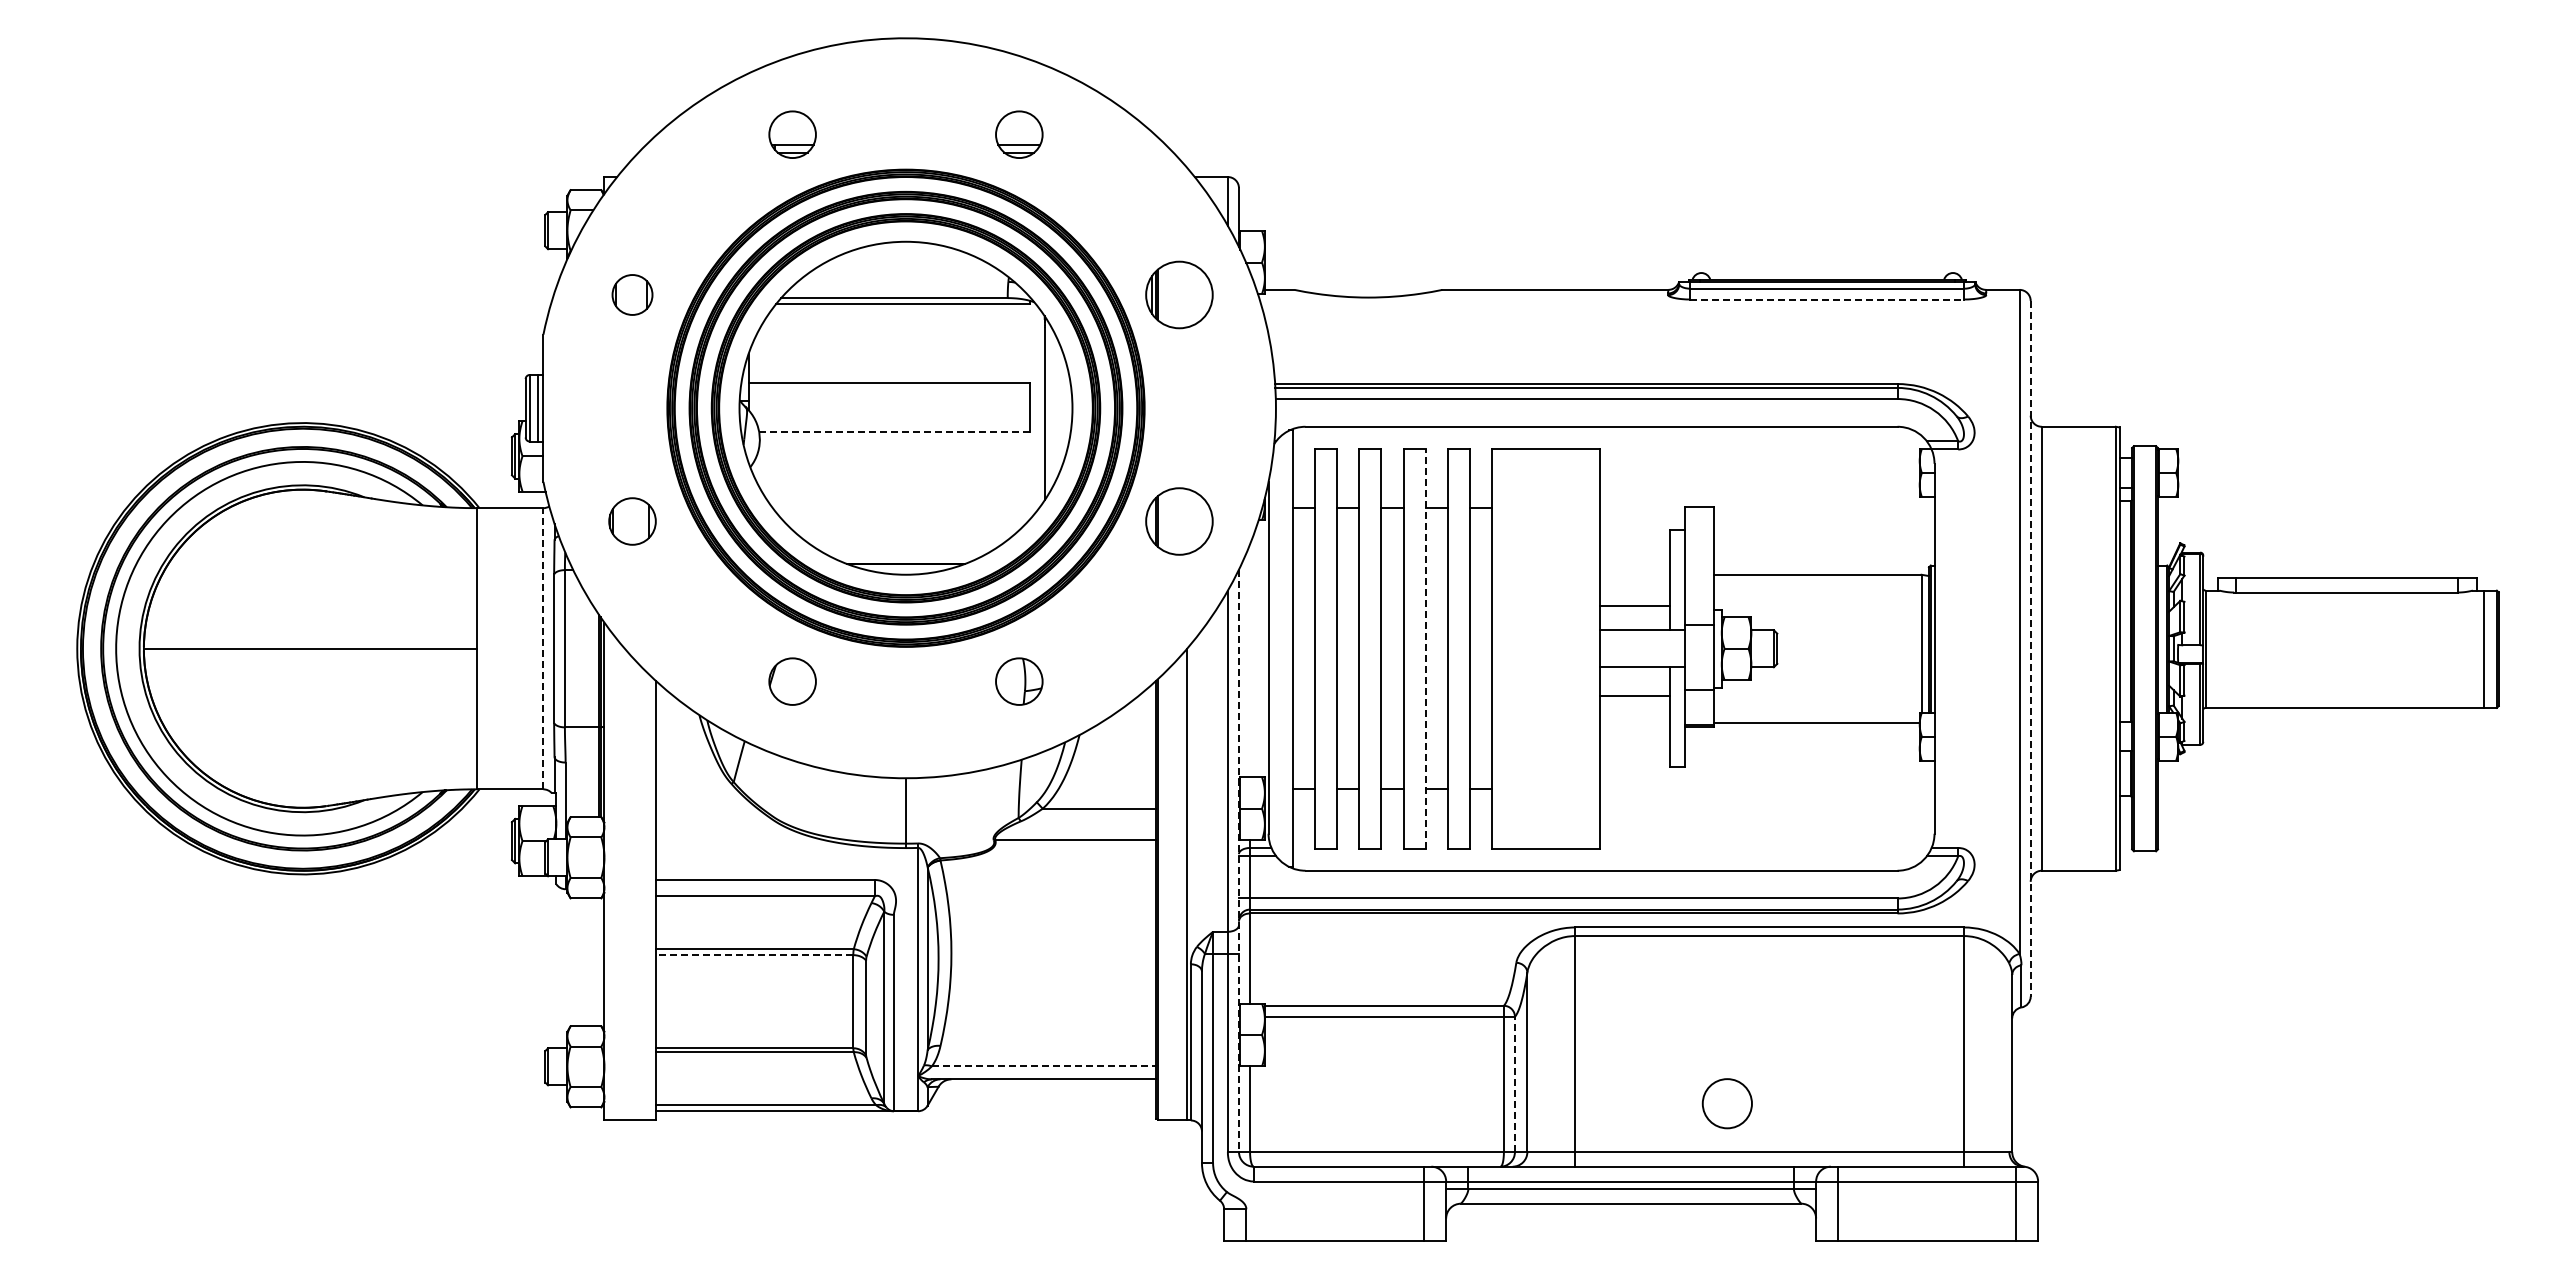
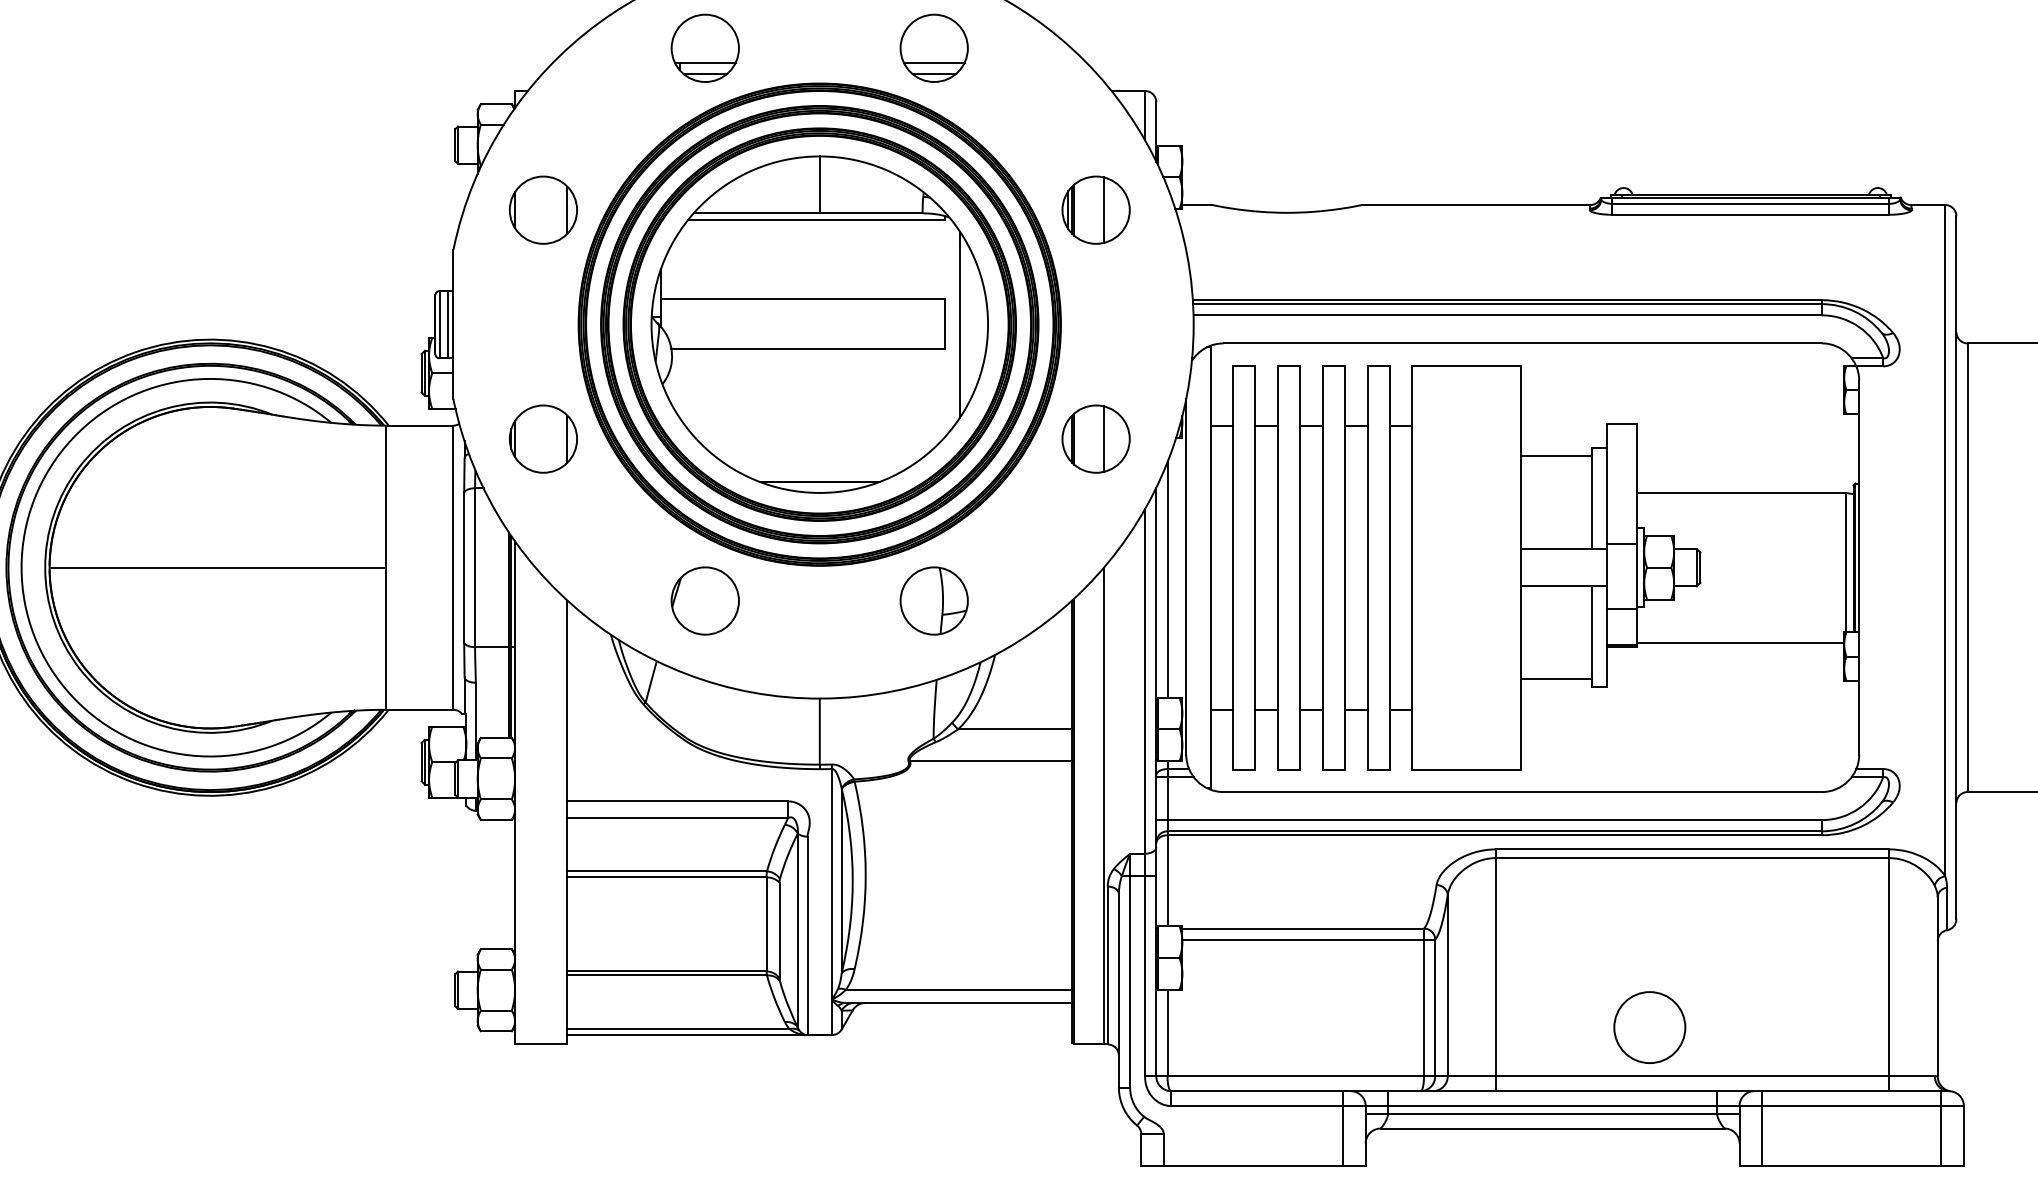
part: (792, 134) -> (705, 48), size x1.43
part: (1019, 134) -> (934, 48), size x1.43
line: (906, 269) -> (820, 184), added
part: (632, 294) -> (543, 209), size x1.67
line: (1187, 294) -> (1104, 209), added
line: (1827, 299) -> (1751, 214), dashed -> solid
line: (894, 432) -> (808, 349), dashed -> solid
part: (632, 521) -> (543, 439), size x1.43
line: (1187, 521) -> (1104, 439), added
line: (1634, 605) -> (1556, 456), moved
line: (543, 648) -> (453, 567), dashed -> solid
line: (1425, 648) -> (1344, 567), dashed -> solid
line: (2030, 648) -> (1956, 567), dashed -> solid
line: (1250, 660) -> (1167, 579), added
part: (792, 681) -> (705, 600), size x1.43
part: (1019, 681) -> (934, 600), size x1.43
line: (1634, 695) -> (1556, 678), moved
line: (1238, 861) -> (1155, 782), dashed -> solid
line: (754, 955) -> (666, 877), dashed -> solid
line: (1043, 1066) -> (958, 989), dashed -> solid
line: (1514, 1084) -> (1434, 1008), dashed -> solid
circle: (1727, 1103) -> (1649, 1027), size x1.43

